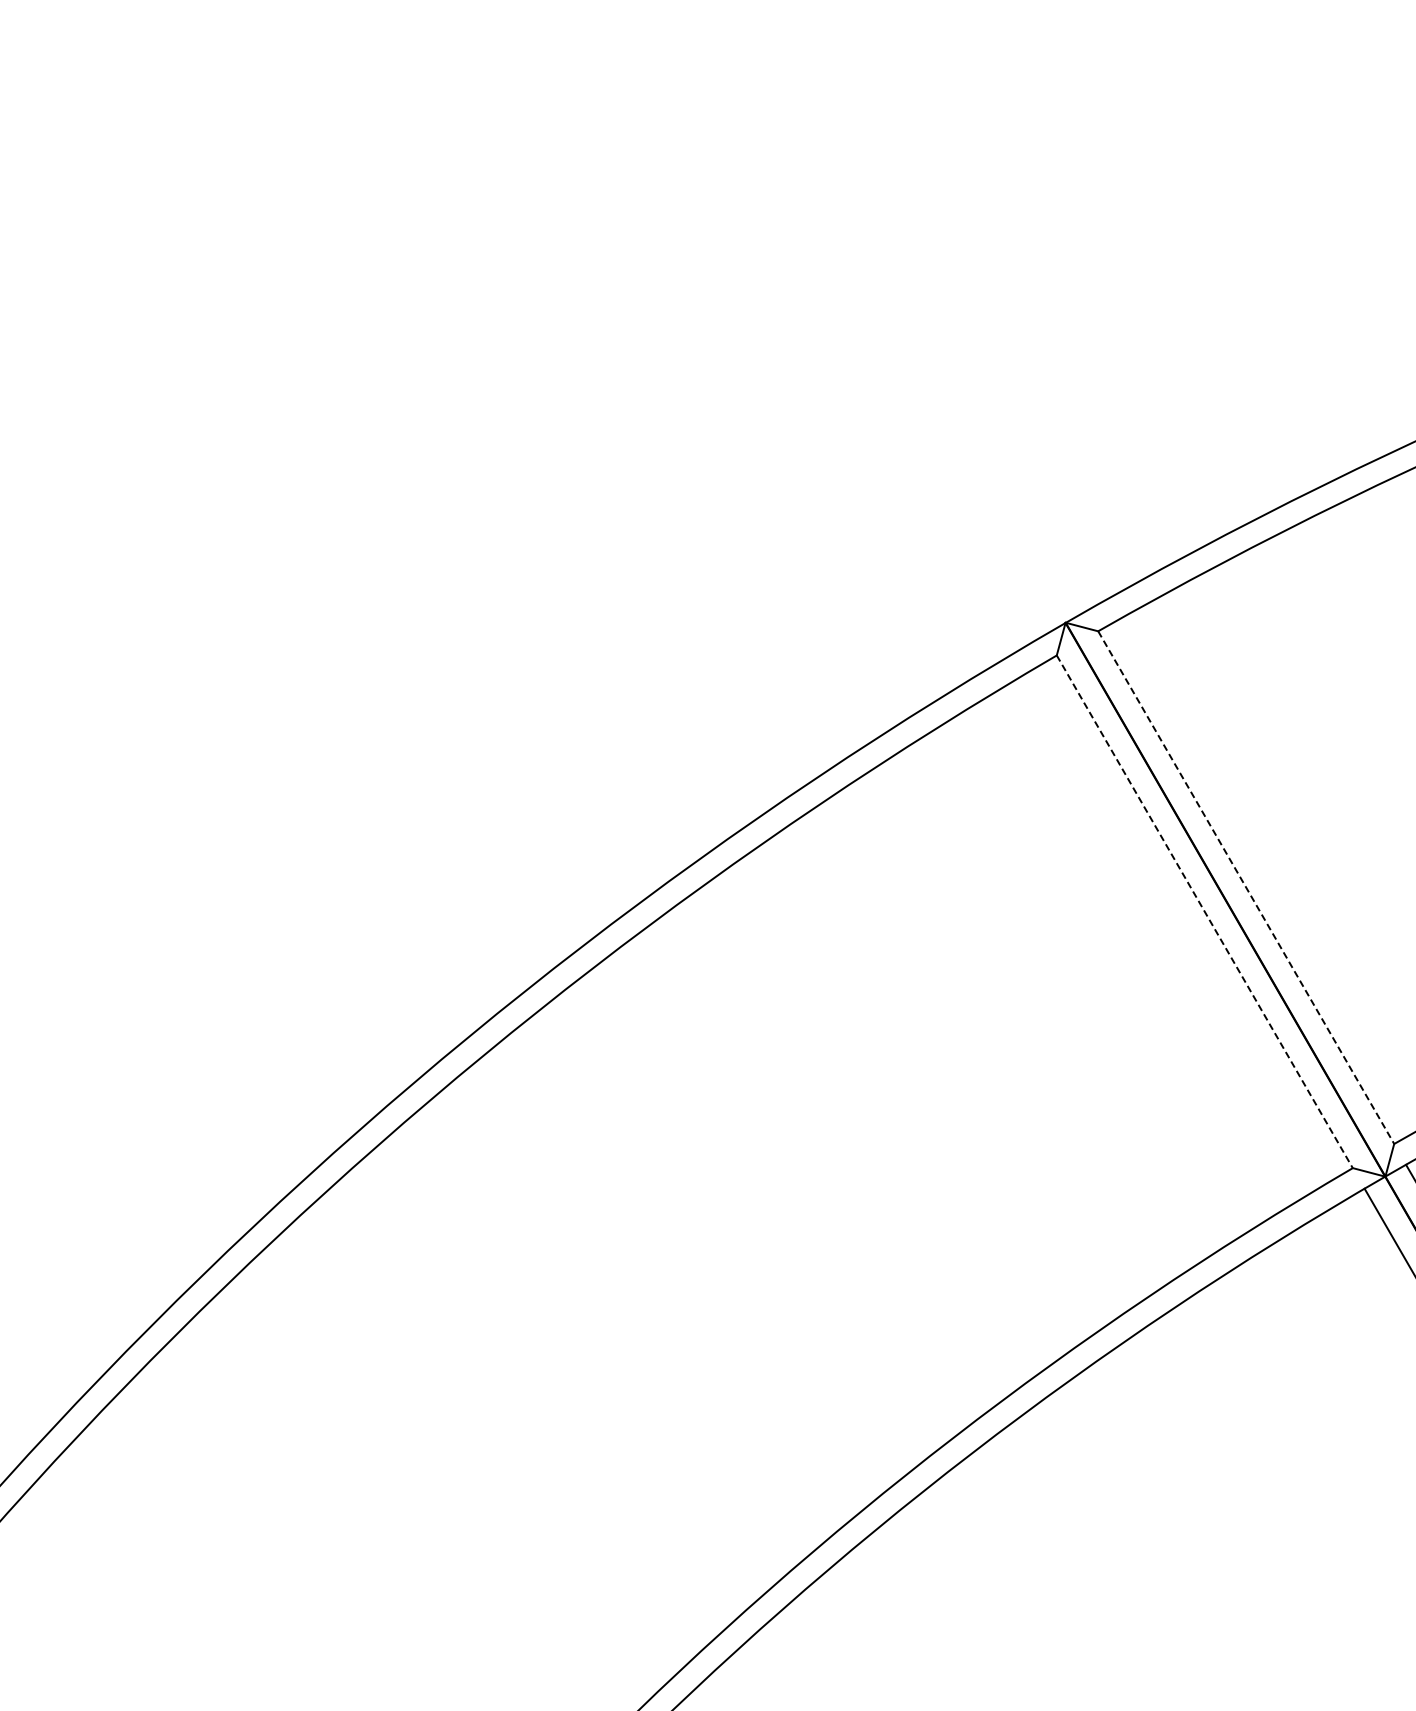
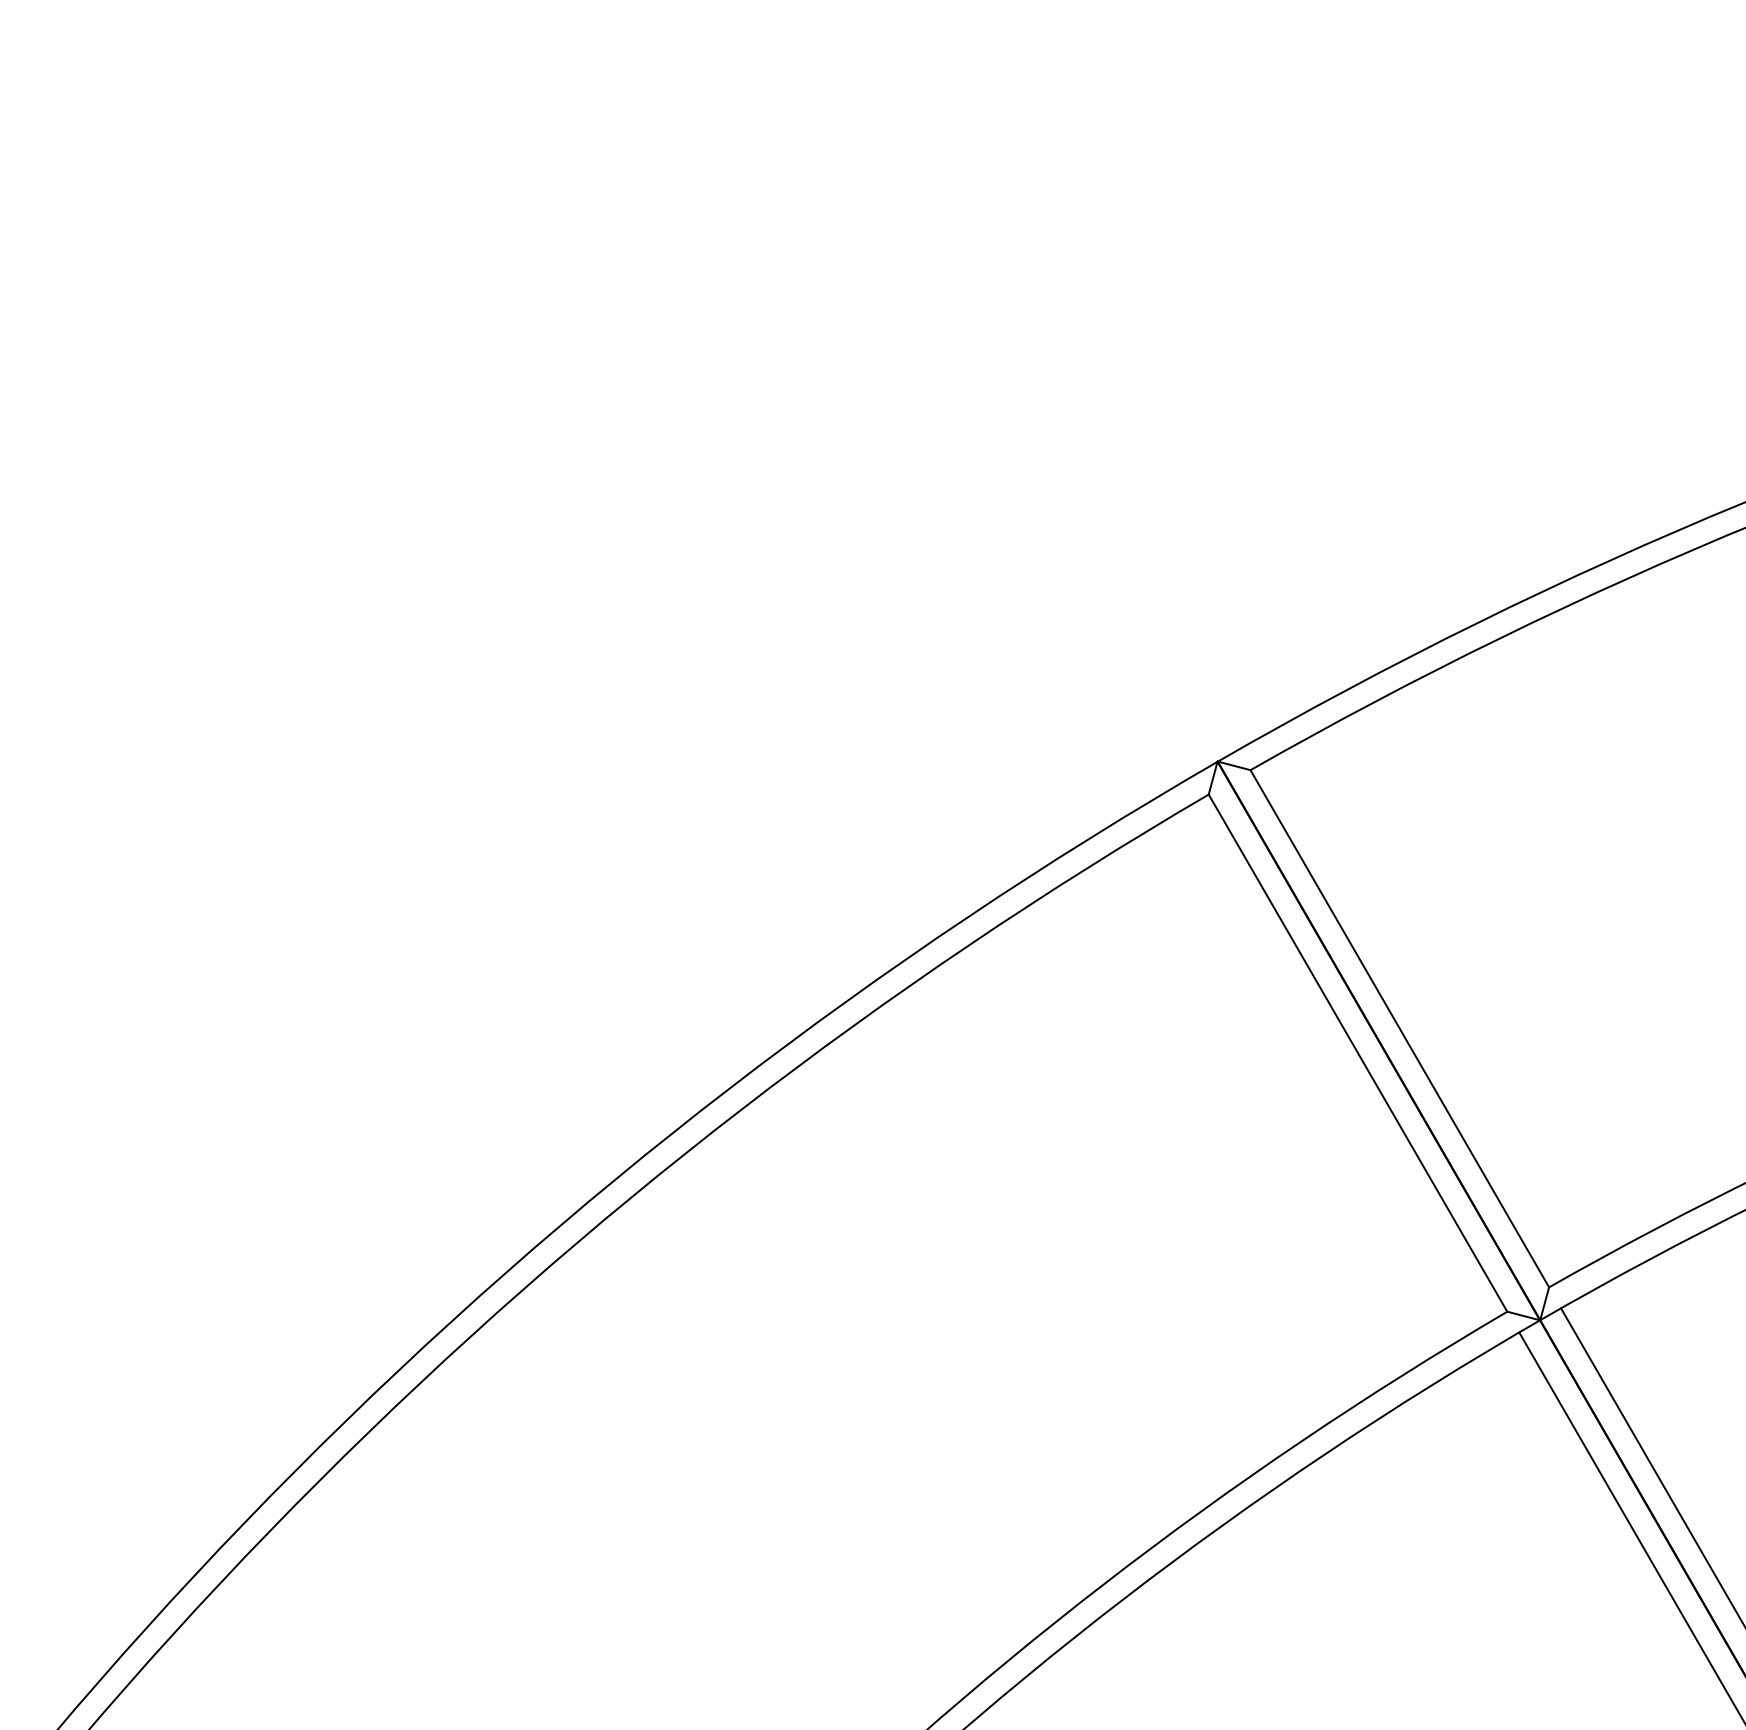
line: (1245, 887) -> (1399, 1028), dashed -> solid
line: (1205, 912) -> (1358, 1053), dashed -> solid

